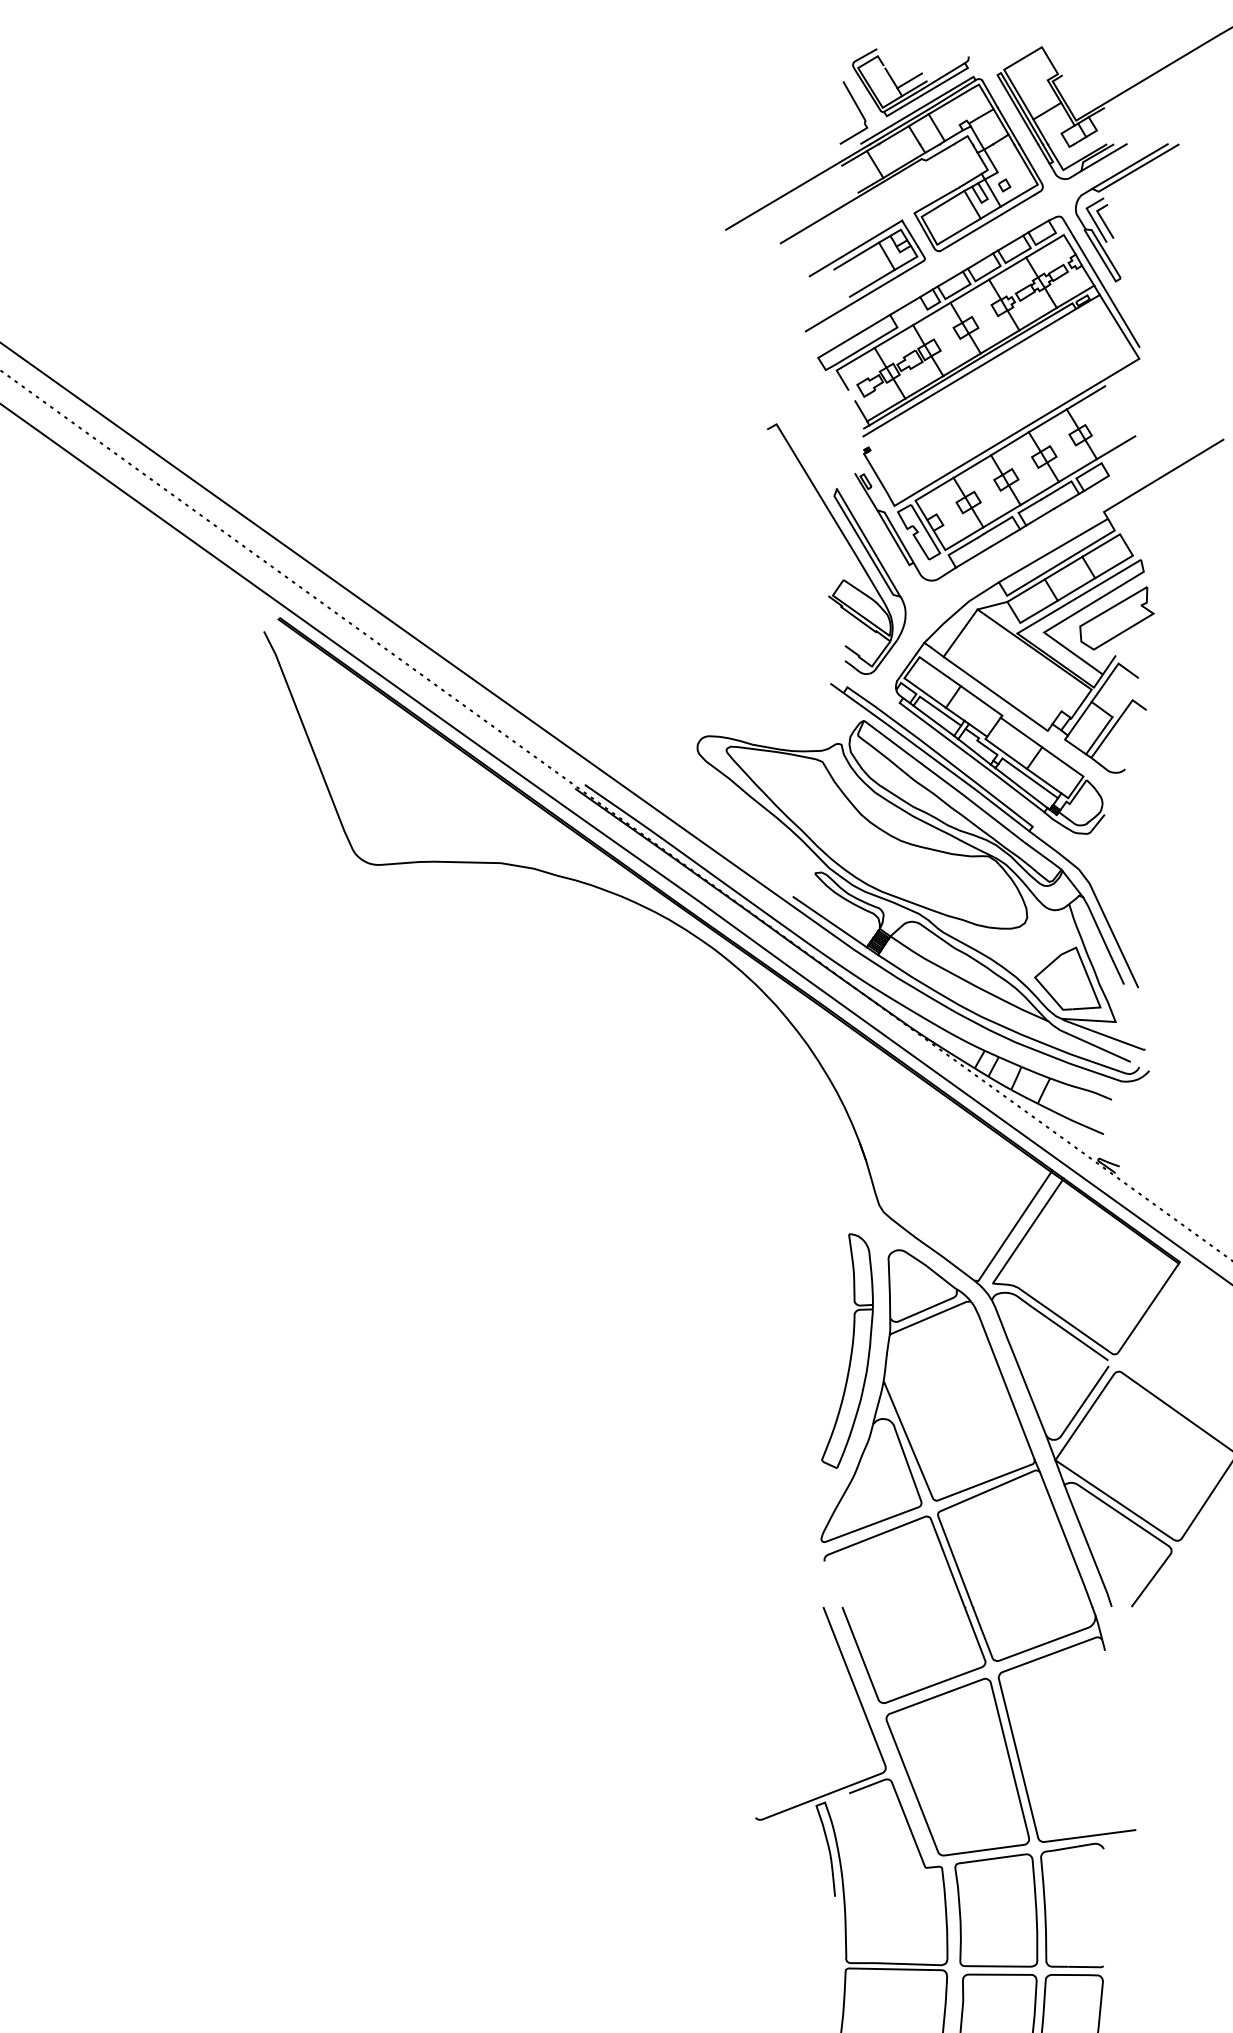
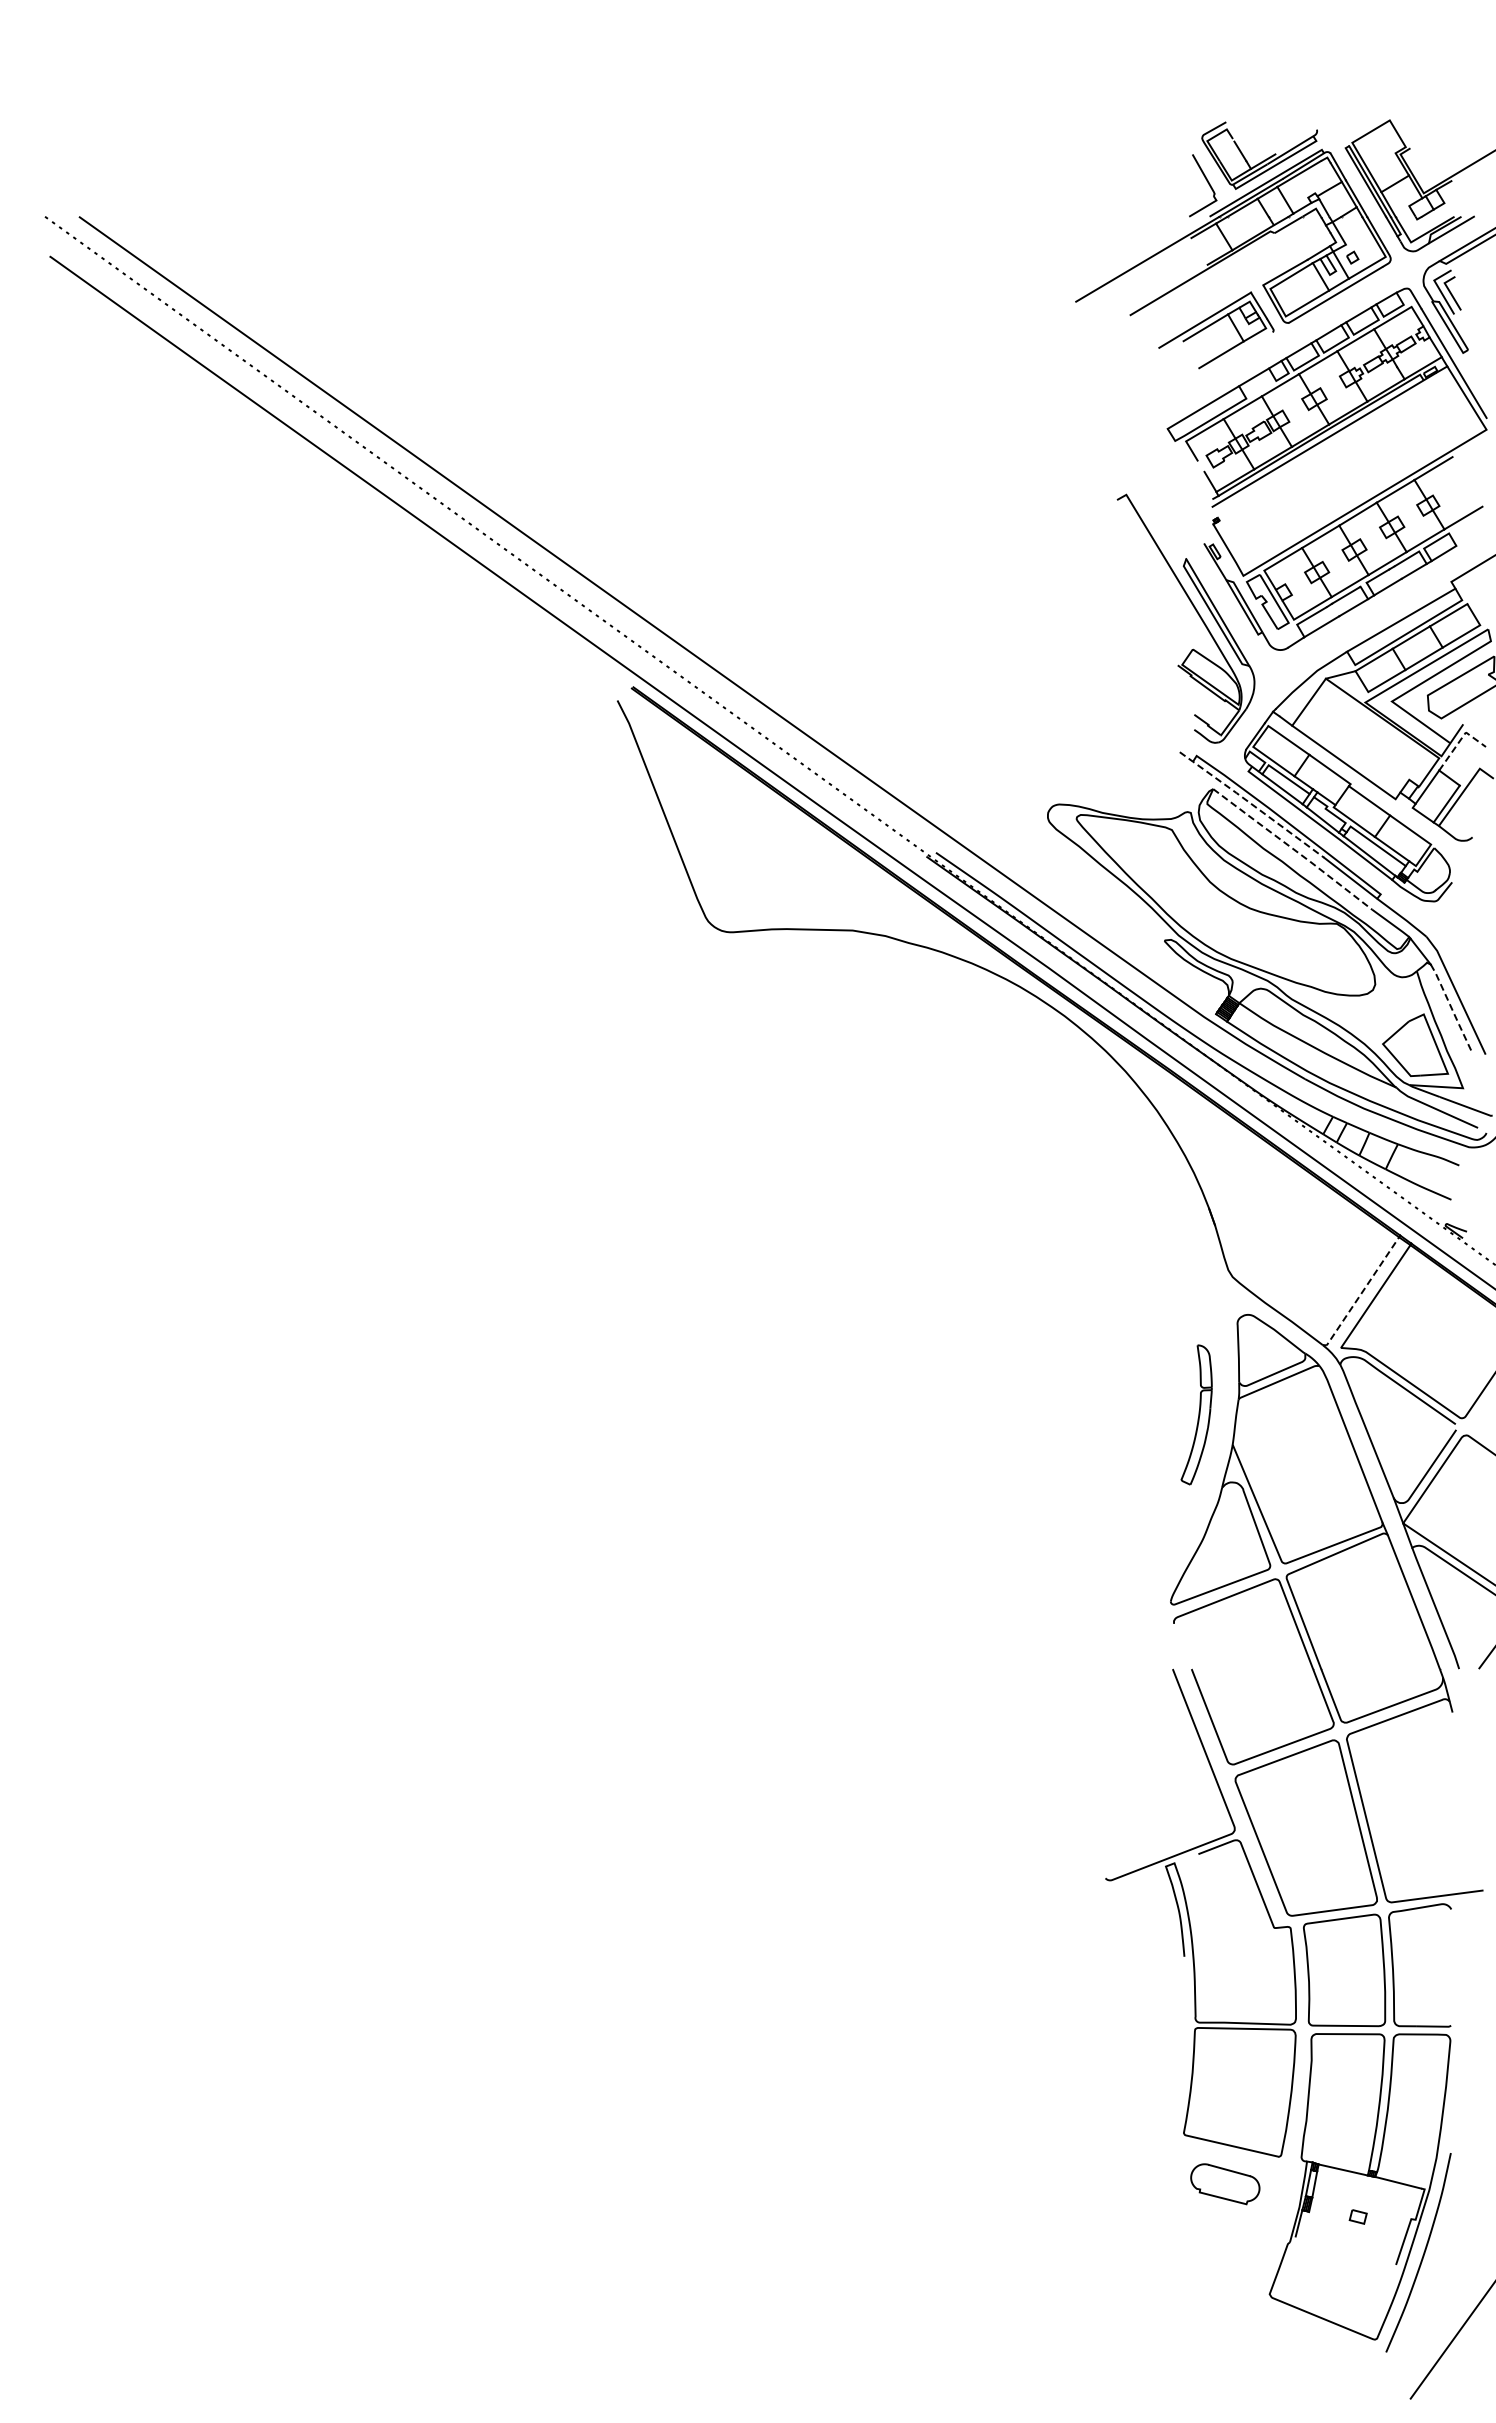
line: (909, 80) -> (1258, 153), removed
line: (864, 296) -> (1213, 367), removed
line: (1113, 671) -> (1460, 740), solid -> dashed
line: (902, 735) -> (1251, 803), solid -> dashed
line: (944, 781) -> (1293, 849), solid -> dashed
line: (830, 922) -> (1179, 989), removed
line: (1104, 940) -> (1451, 1007), solid -> dashed
line: (1013, 1228) -> (1361, 1293), solid -> dashed
part: (847, 1350) -> (1196, 1414), size x0.6

